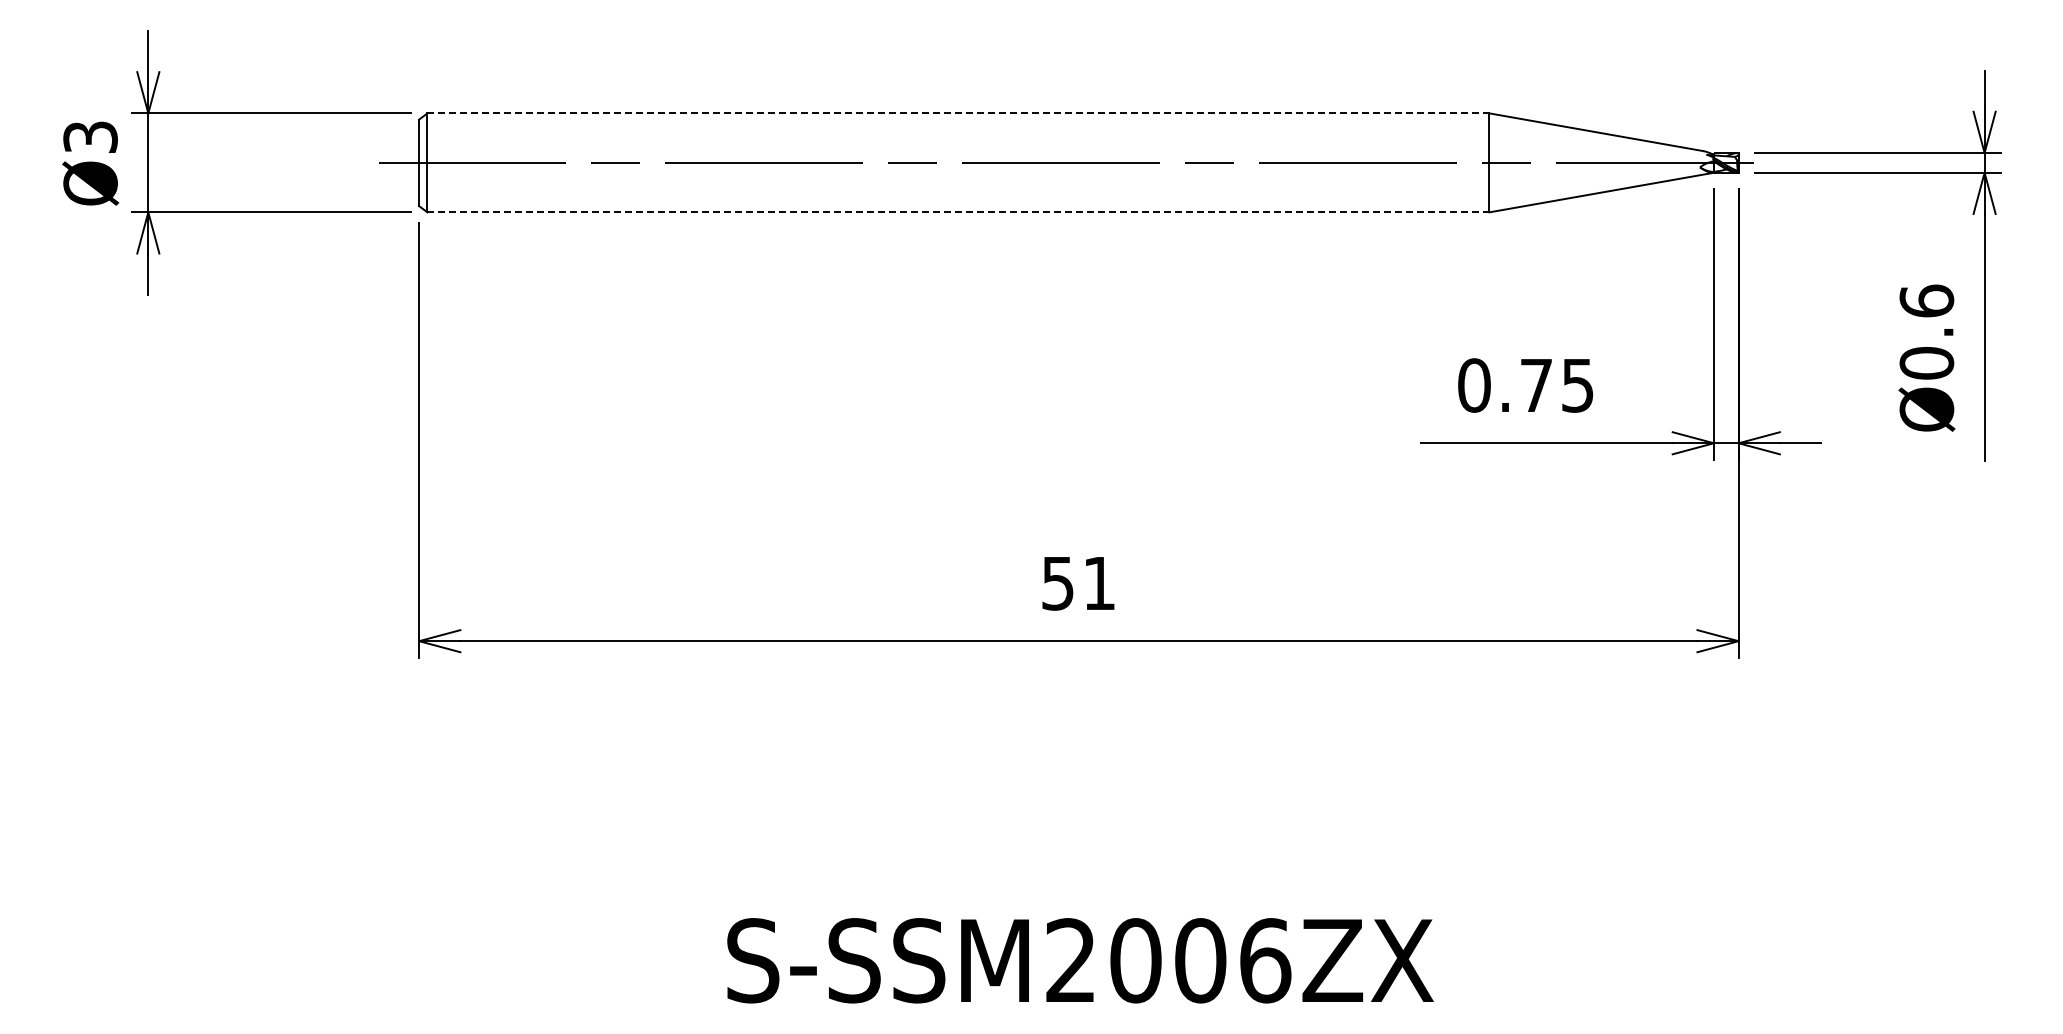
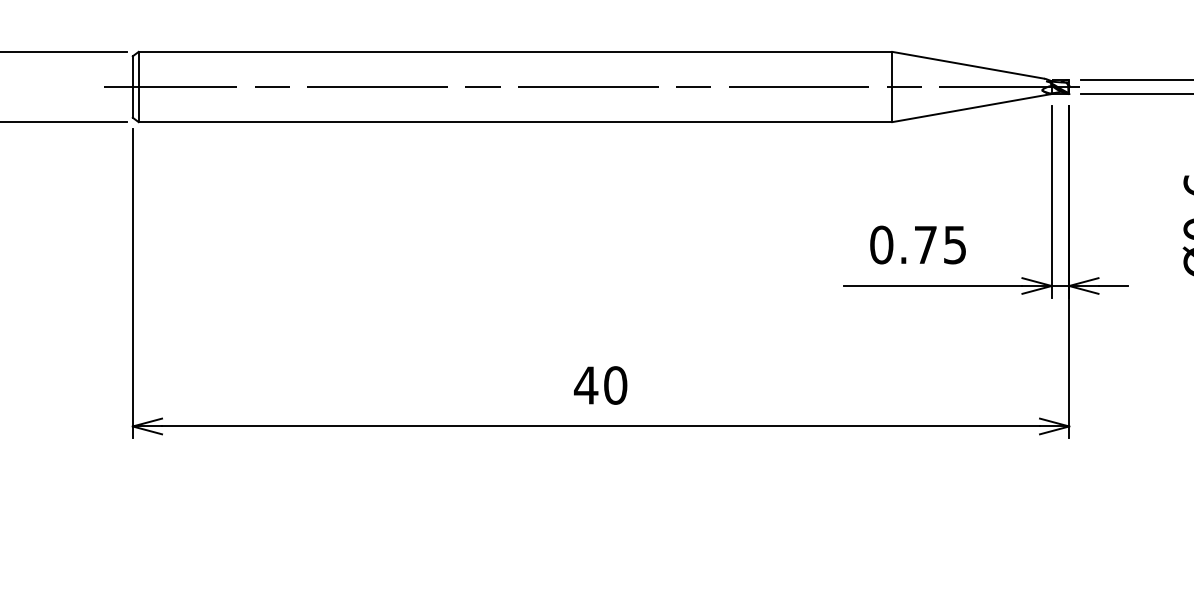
line: (958, 113) -> (515, 51), dashed -> solid
line: (958, 212) -> (515, 122), dashed -> solid
text: (1077, 583) -> (600, 385), 51 -> 40

